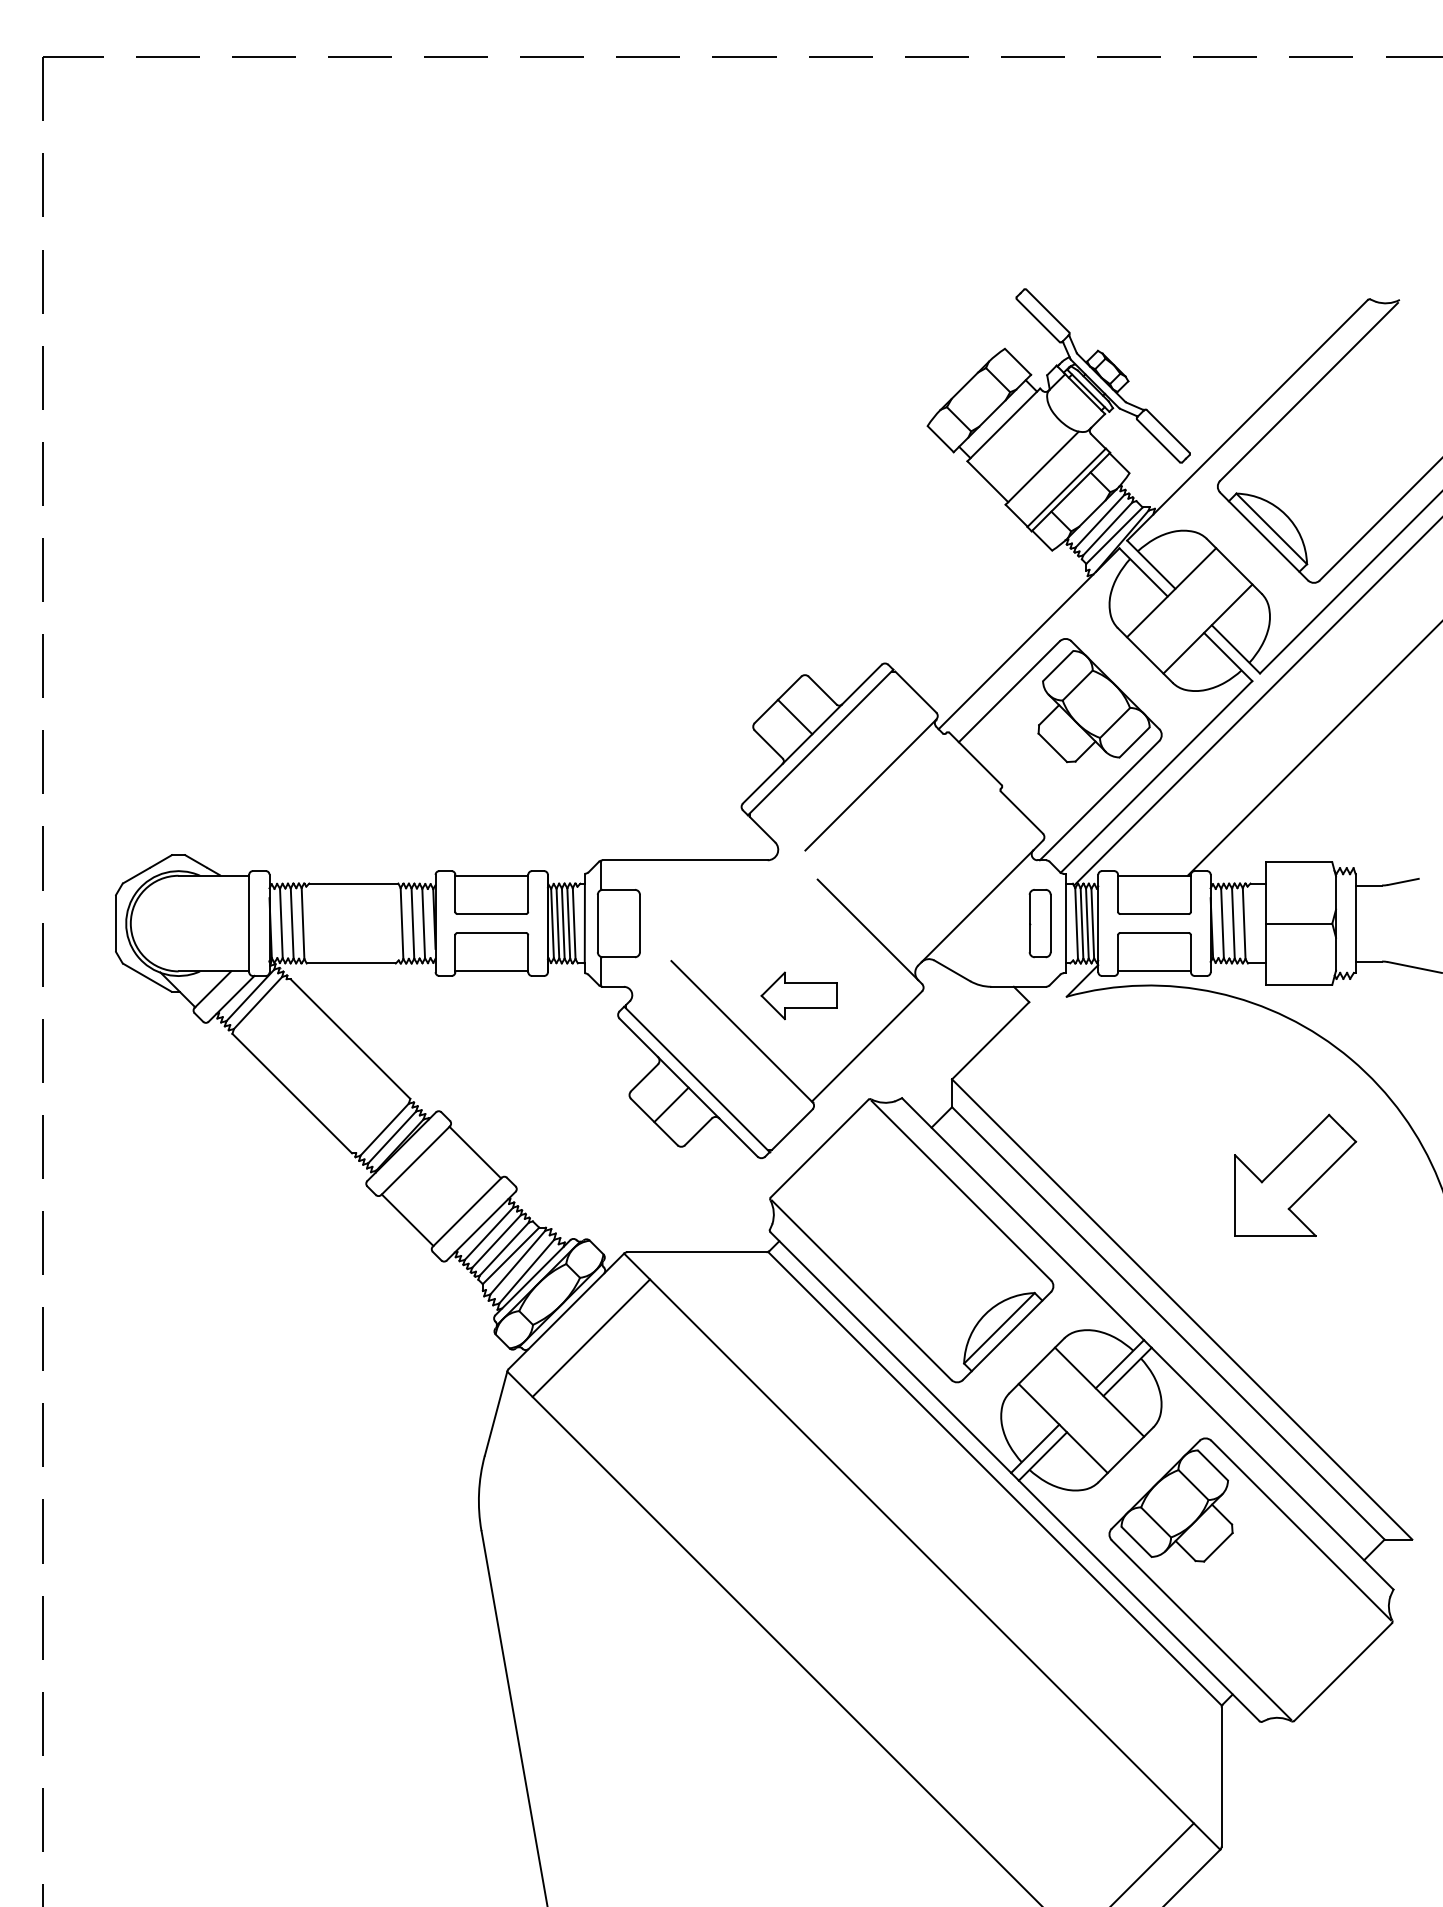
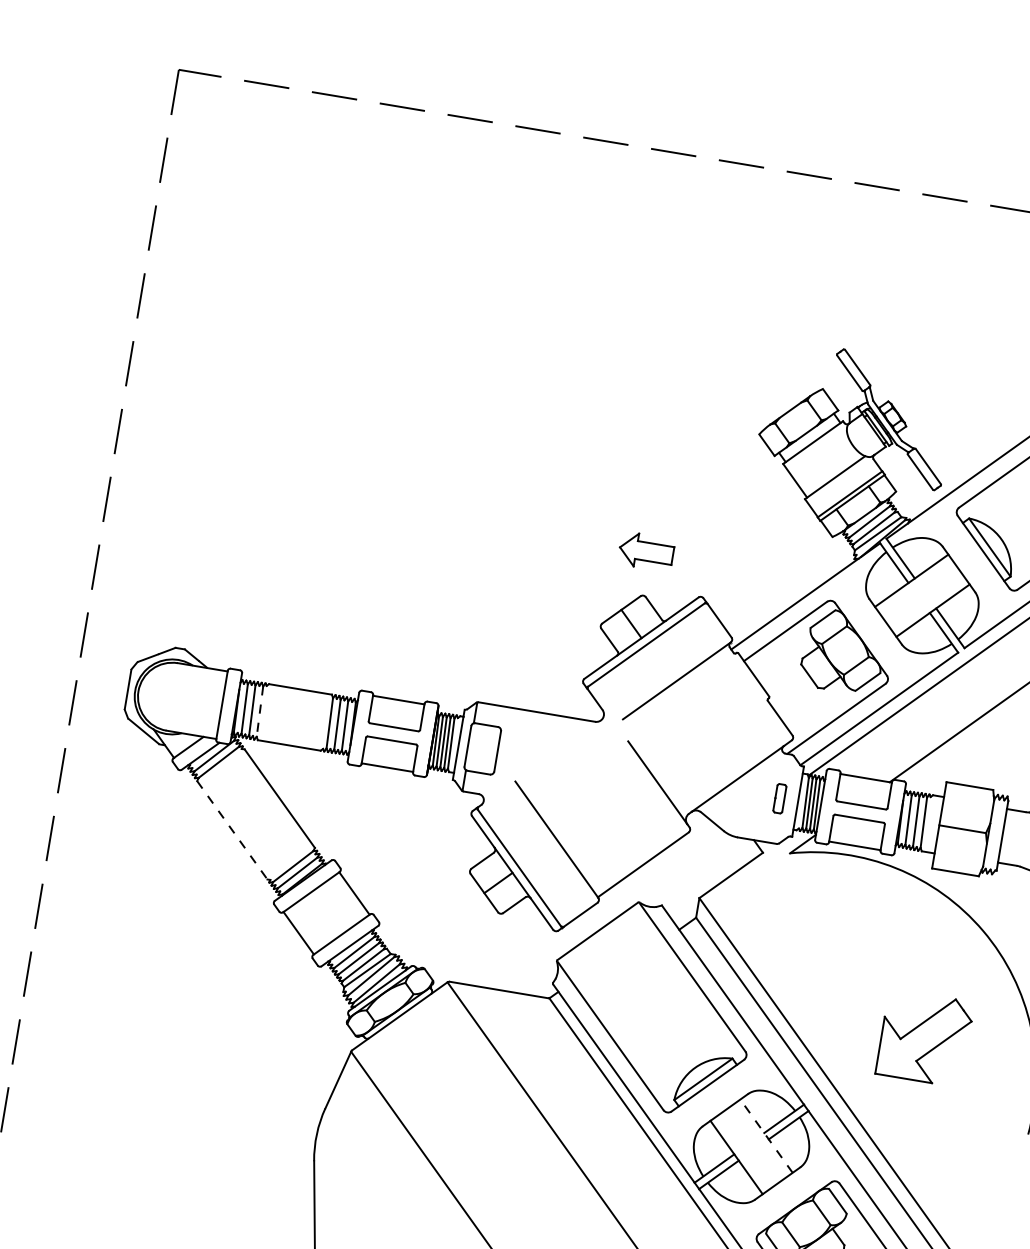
line: (303, 923) -> (260, 711), solid -> dashed
part: (1039, 923) -> (779, 798), size x0.6
part: (798, 995) -> (646, 551), moved
line: (292, 1093) -> (232, 830), solid -> dashed
part: (1295, 1174) -> (925, 1037), moved
line: (591, 1337) -> (414, 1037), removed
line: (1099, 1392) -> (766, 1136), solid -> dashed

